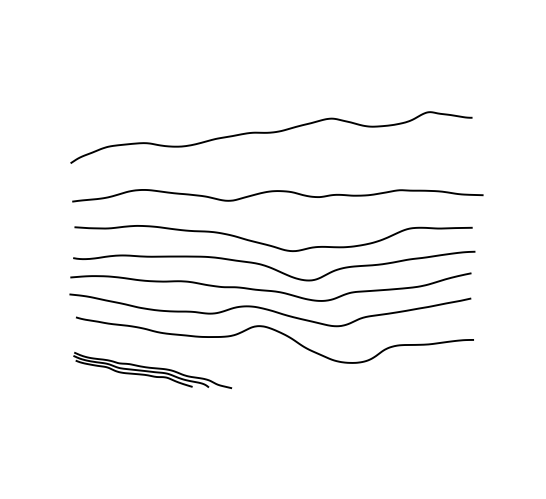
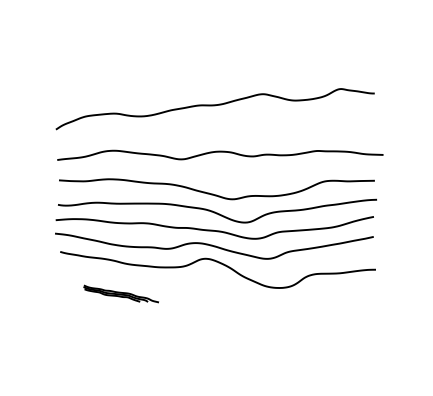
part: (153, 369) -> (121, 293), size x0.6

